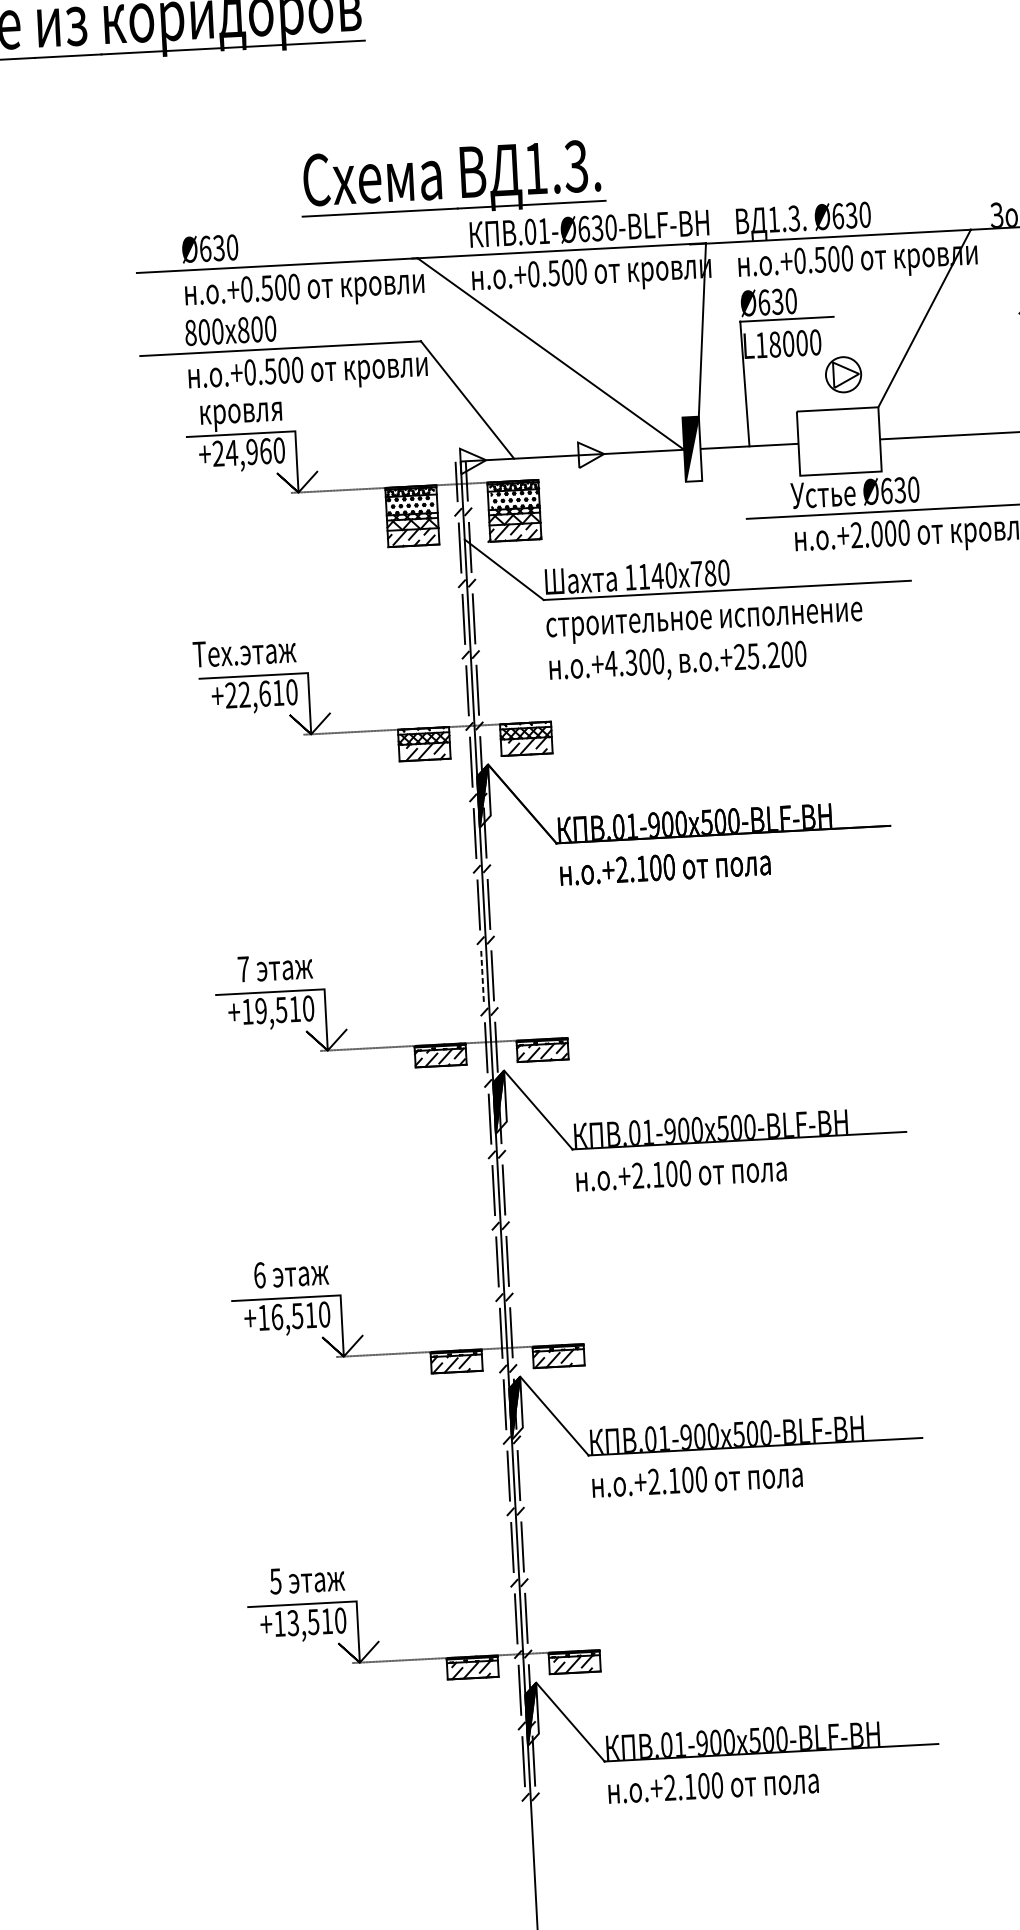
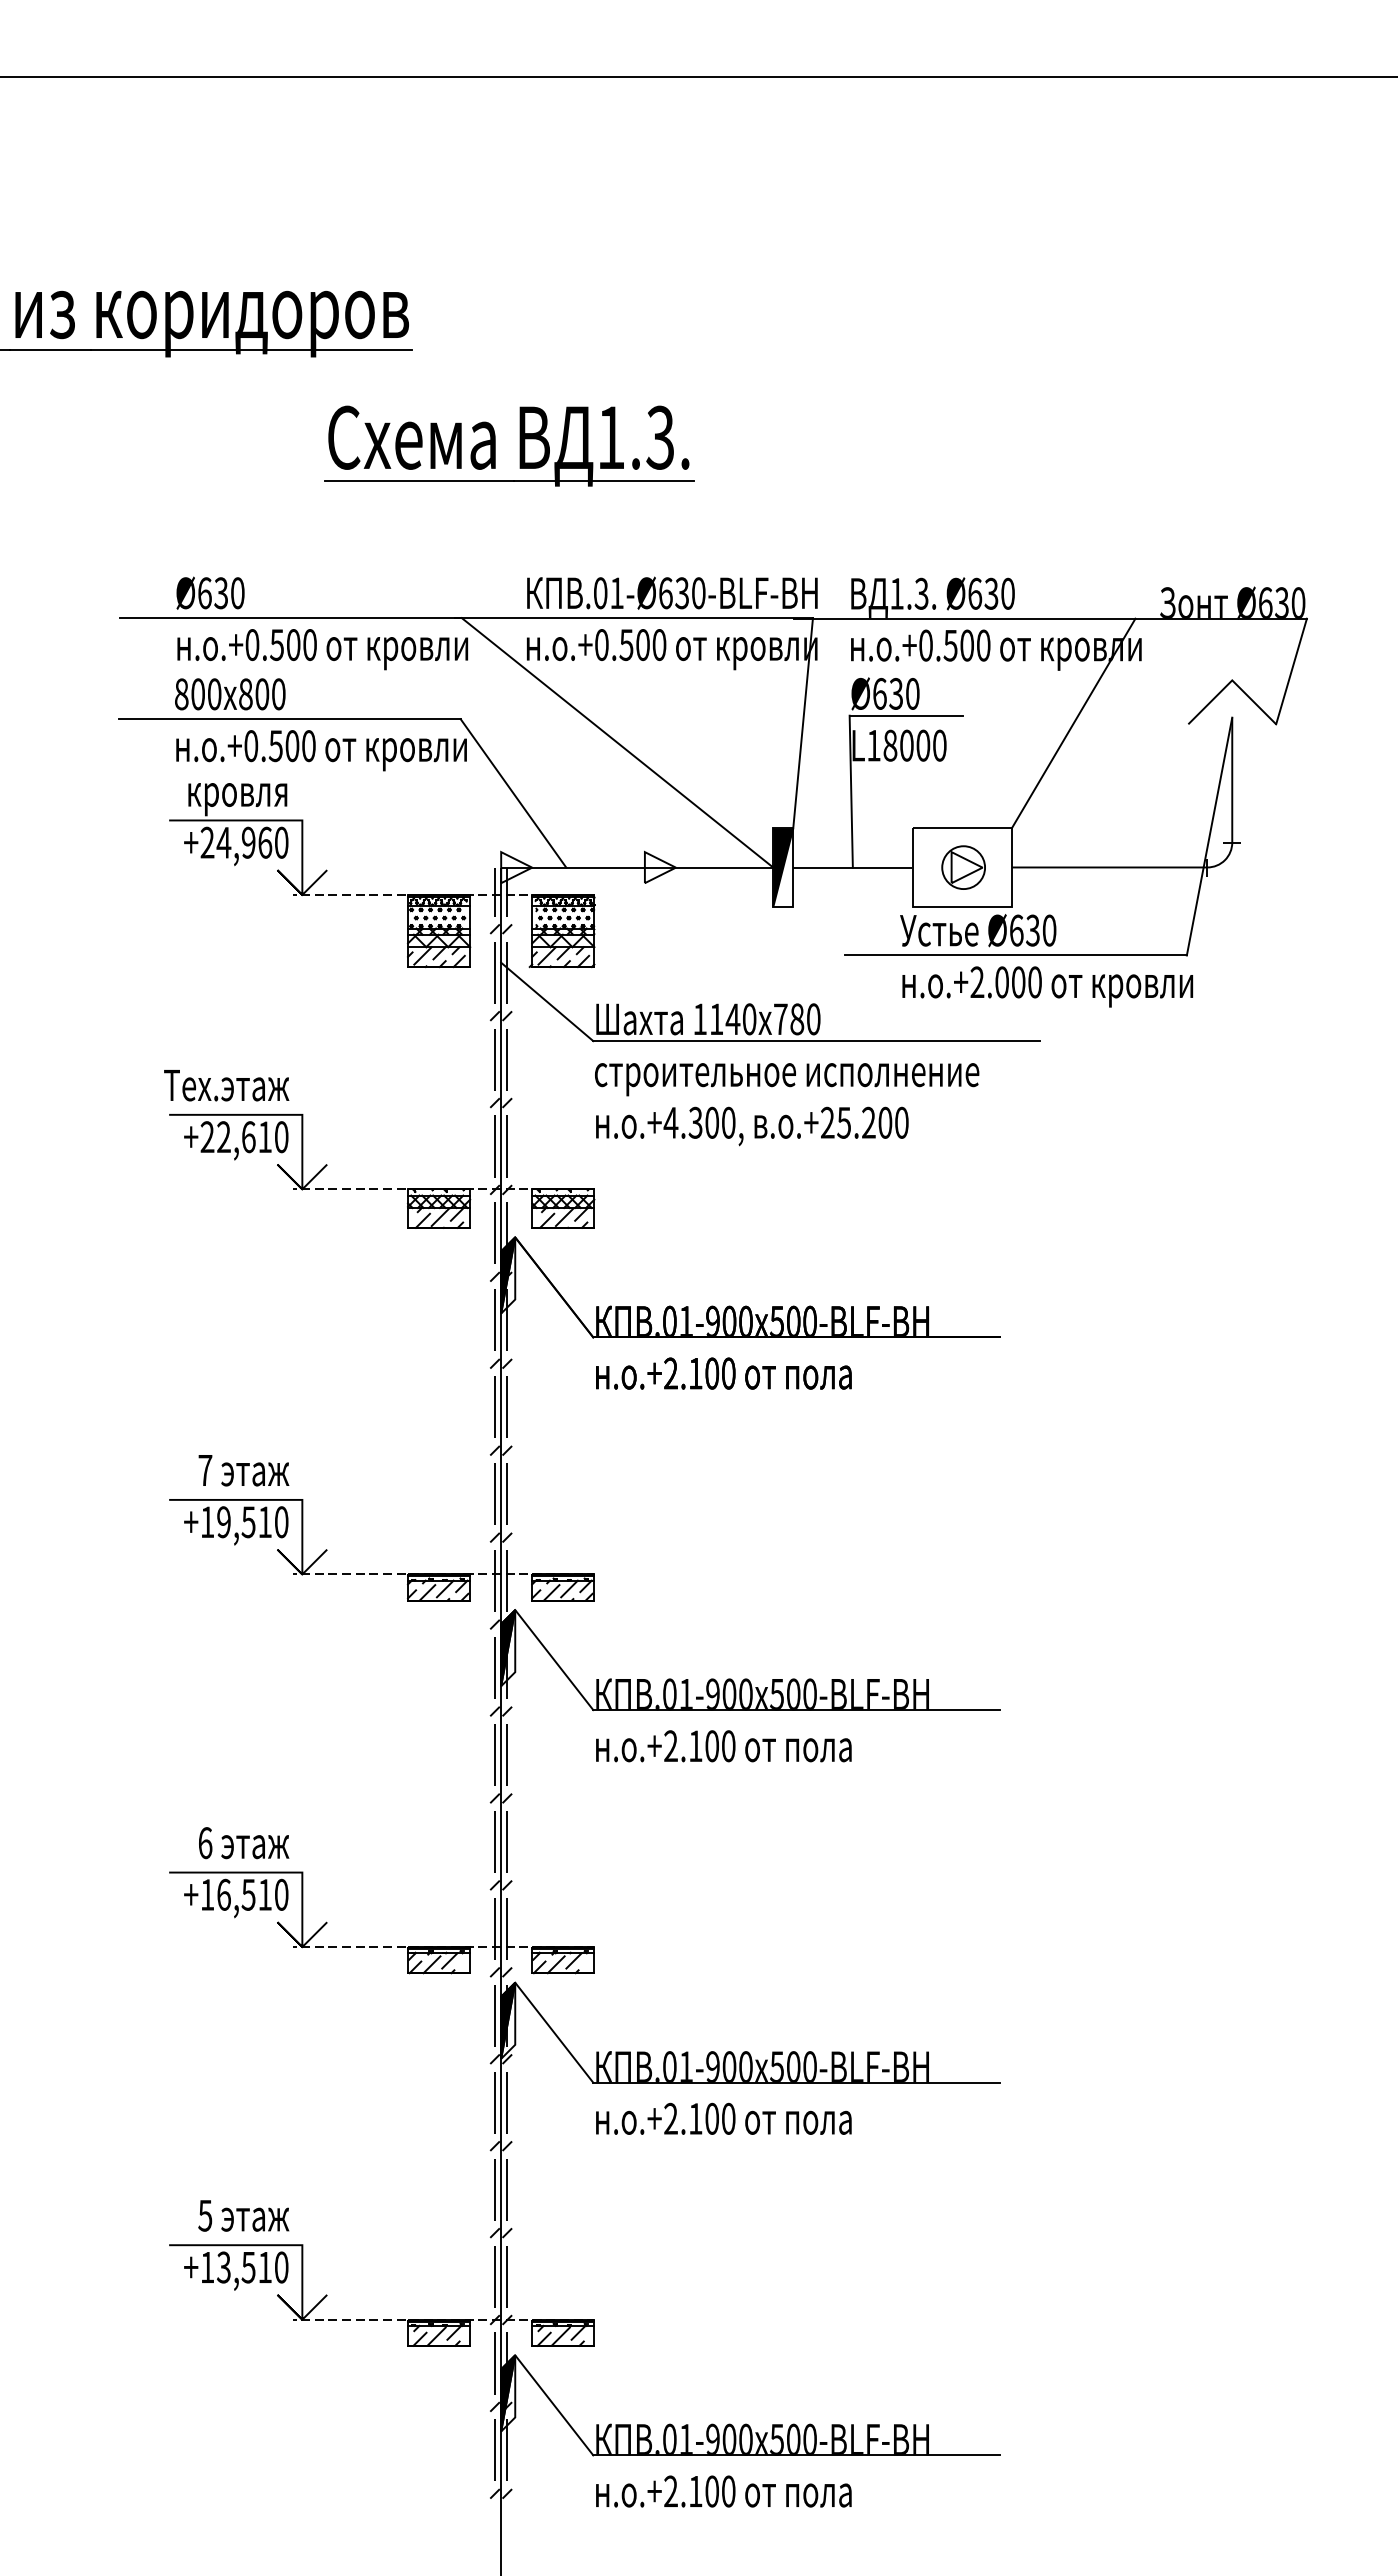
part: (460, 178) -> (519, 445), moved
part: (843, 374) -> (963, 867), moved
line: (482, 975) -> (494, 1493), dashed -> solid

